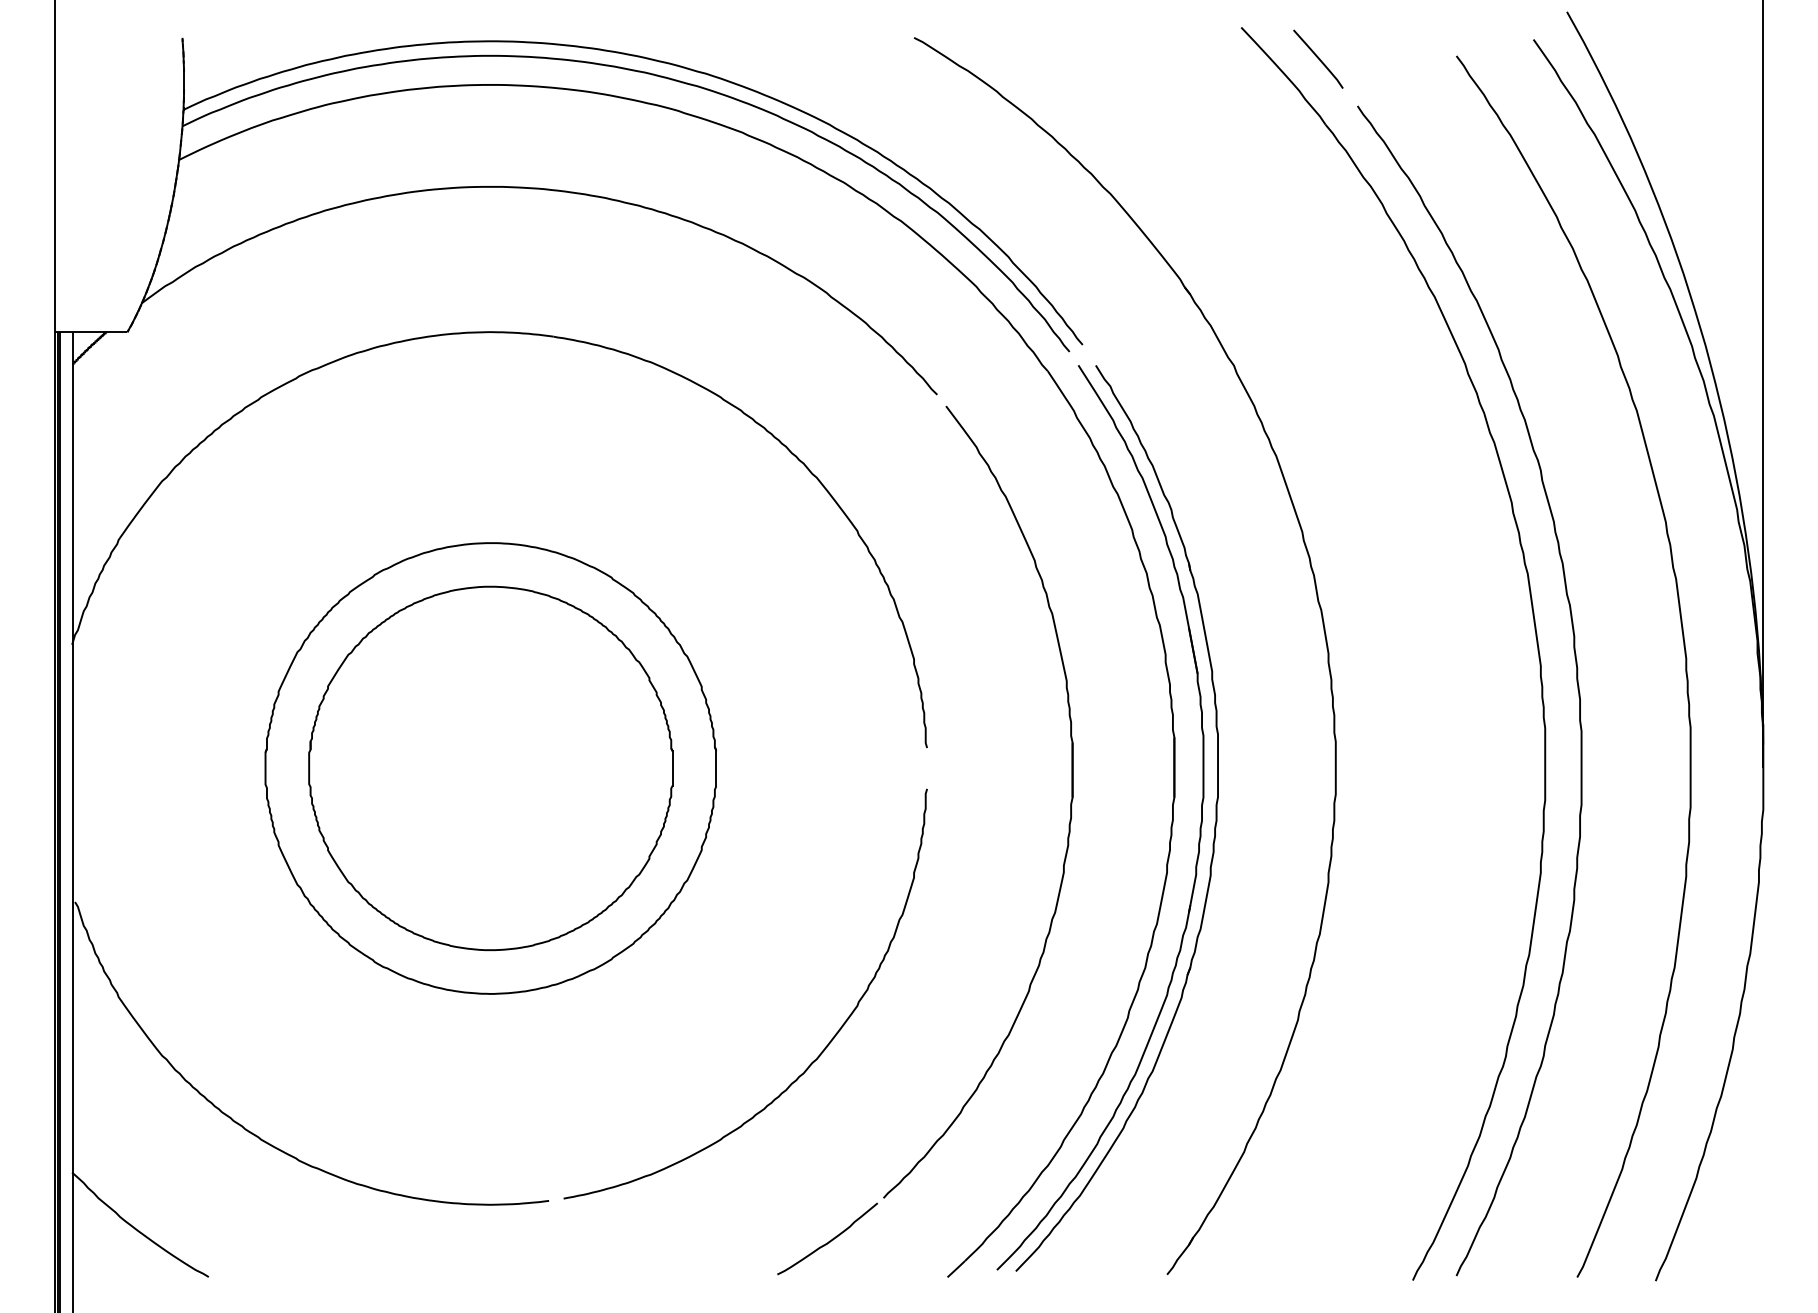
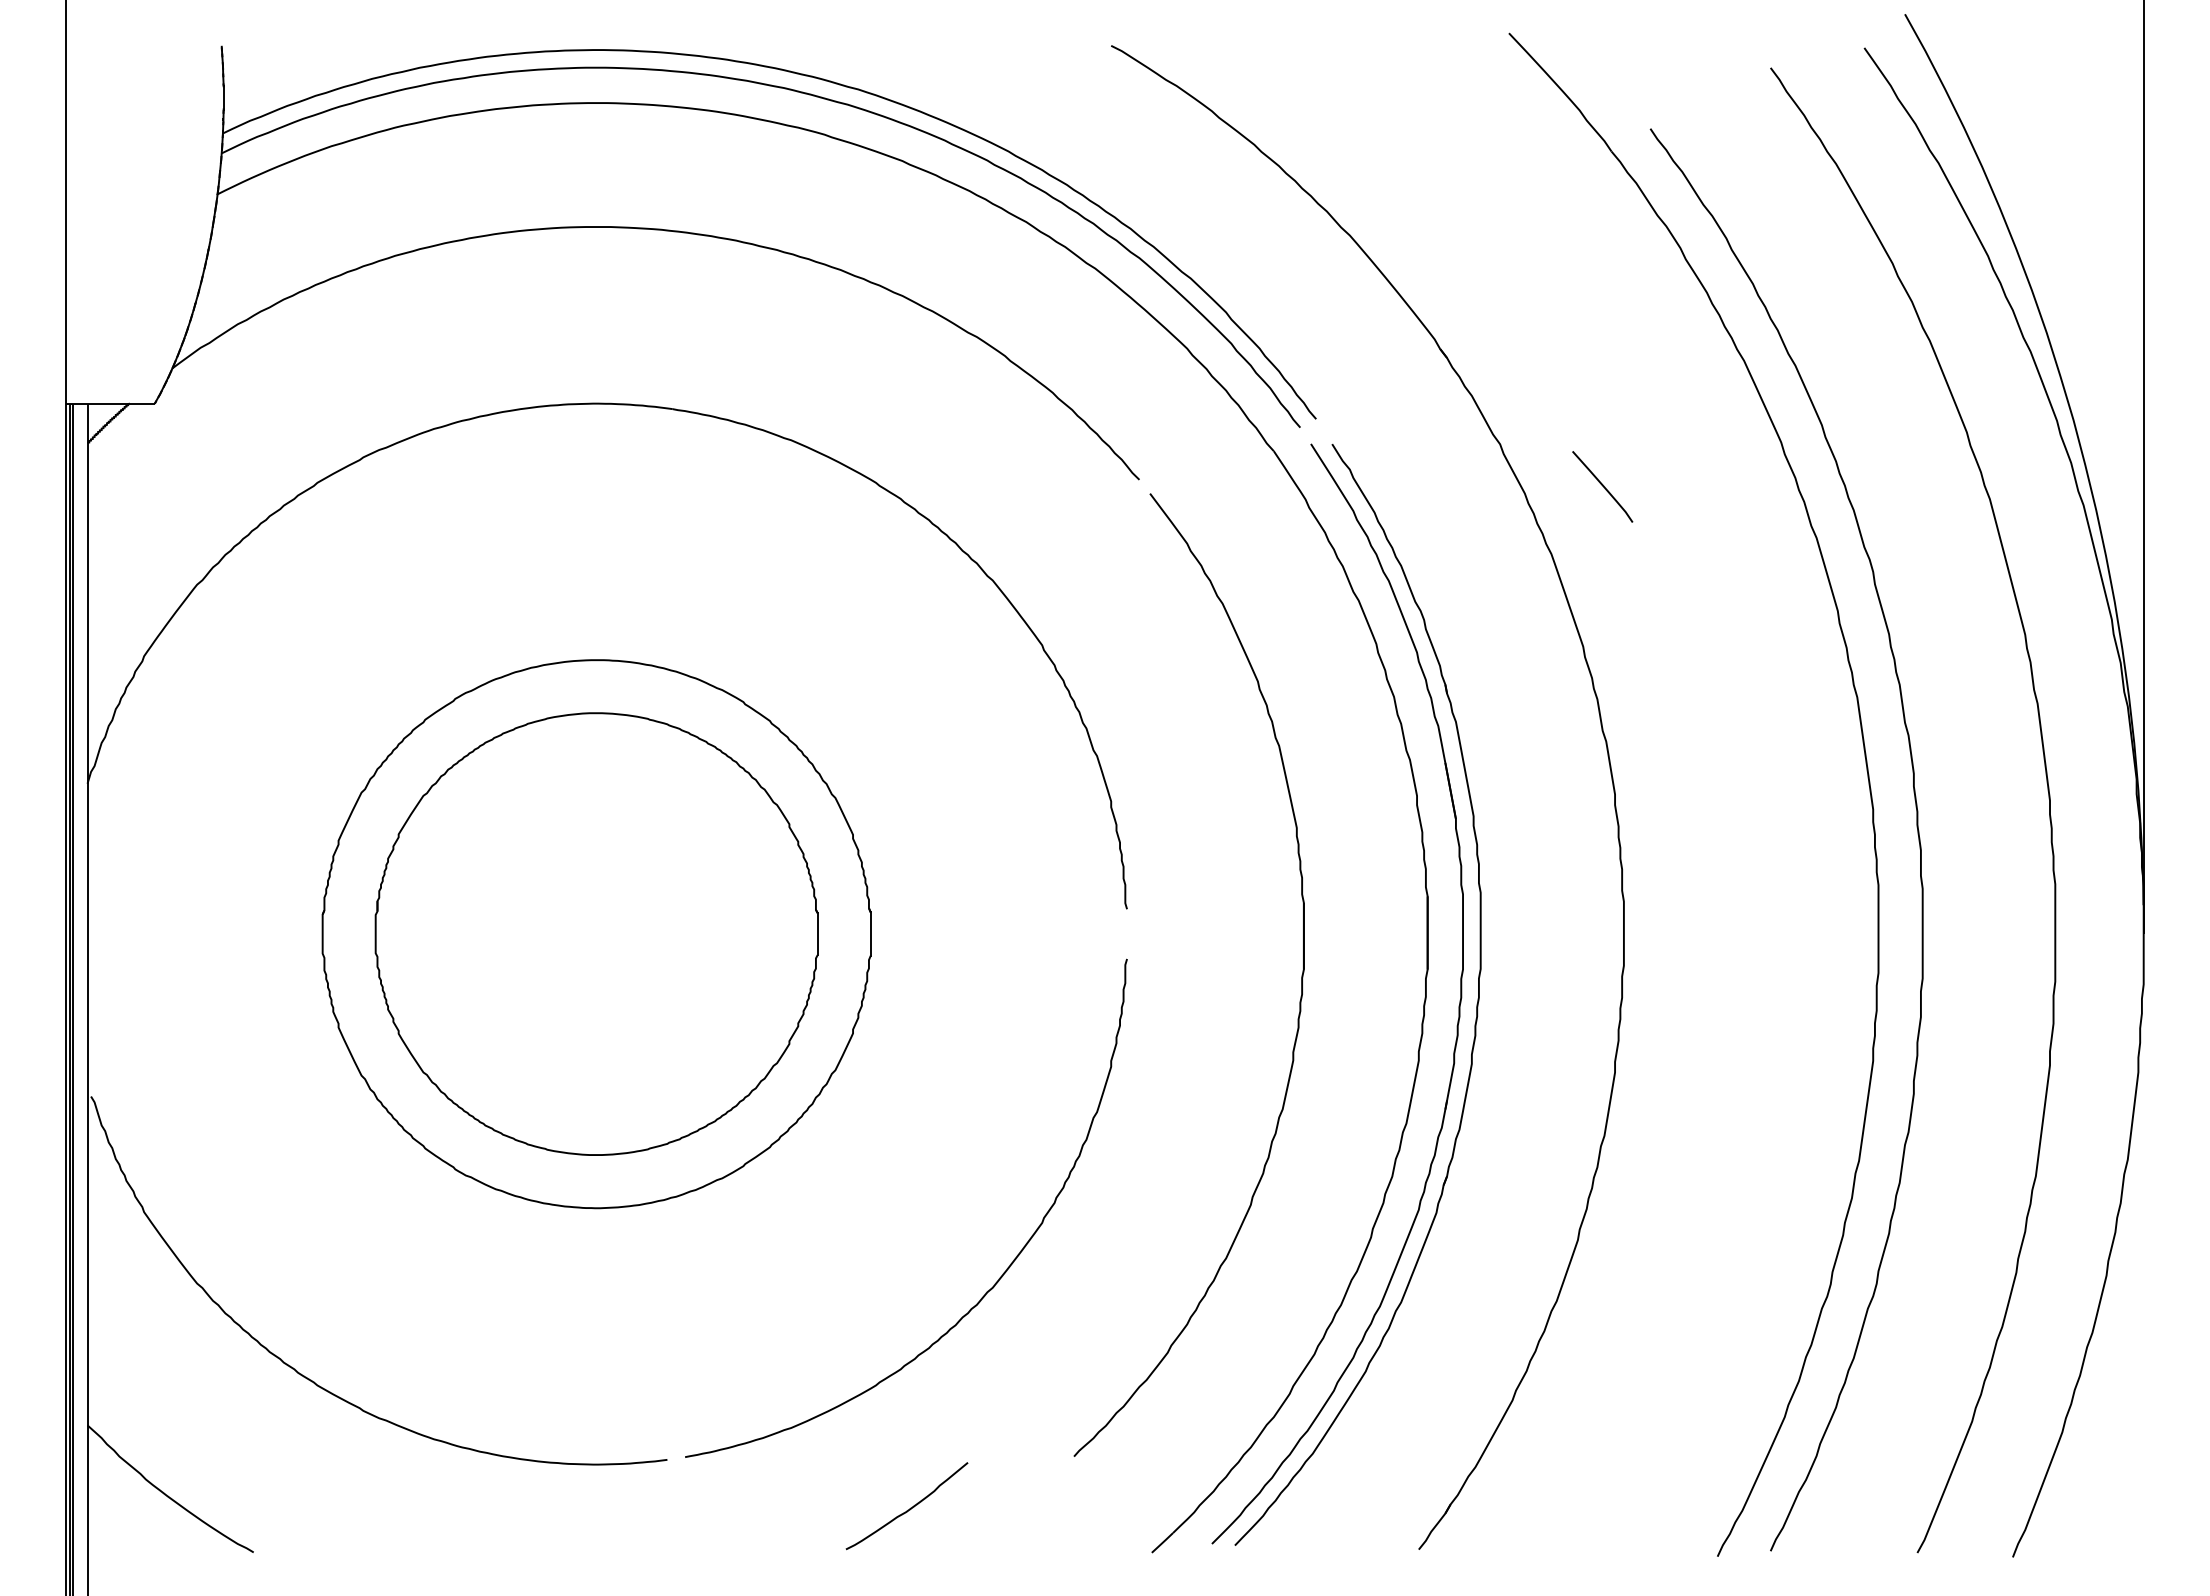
curve: (1318, 58) -> (1602, 486), moved
curve: (829, 1240) -> (909, 1508), moved

